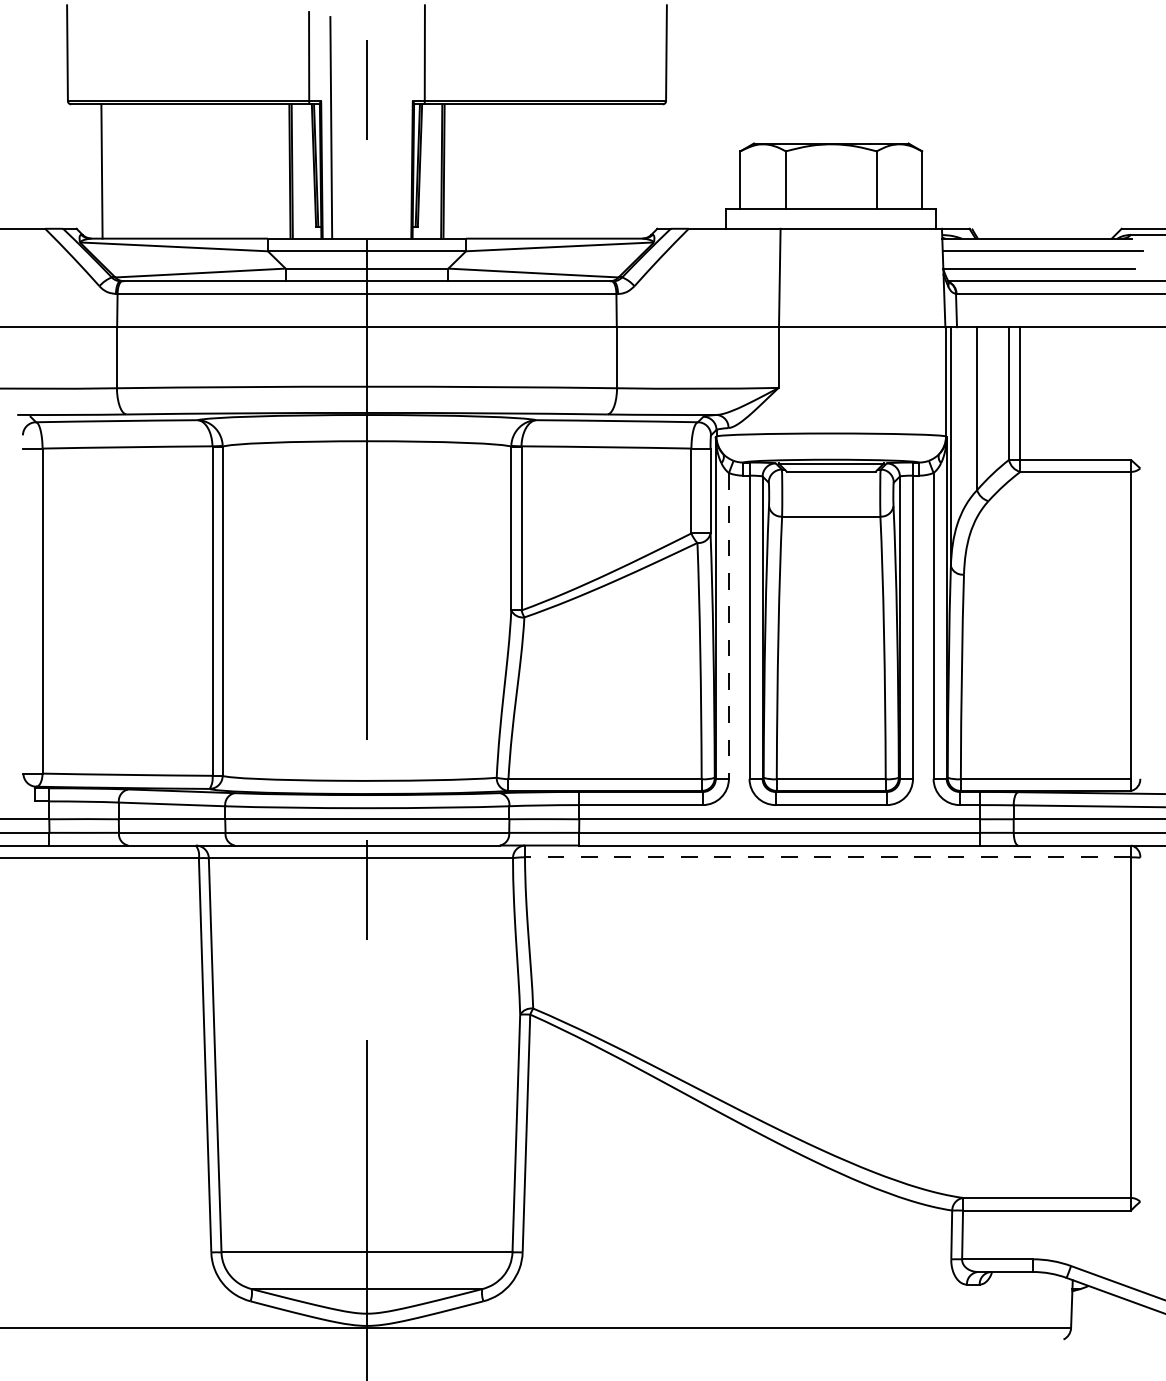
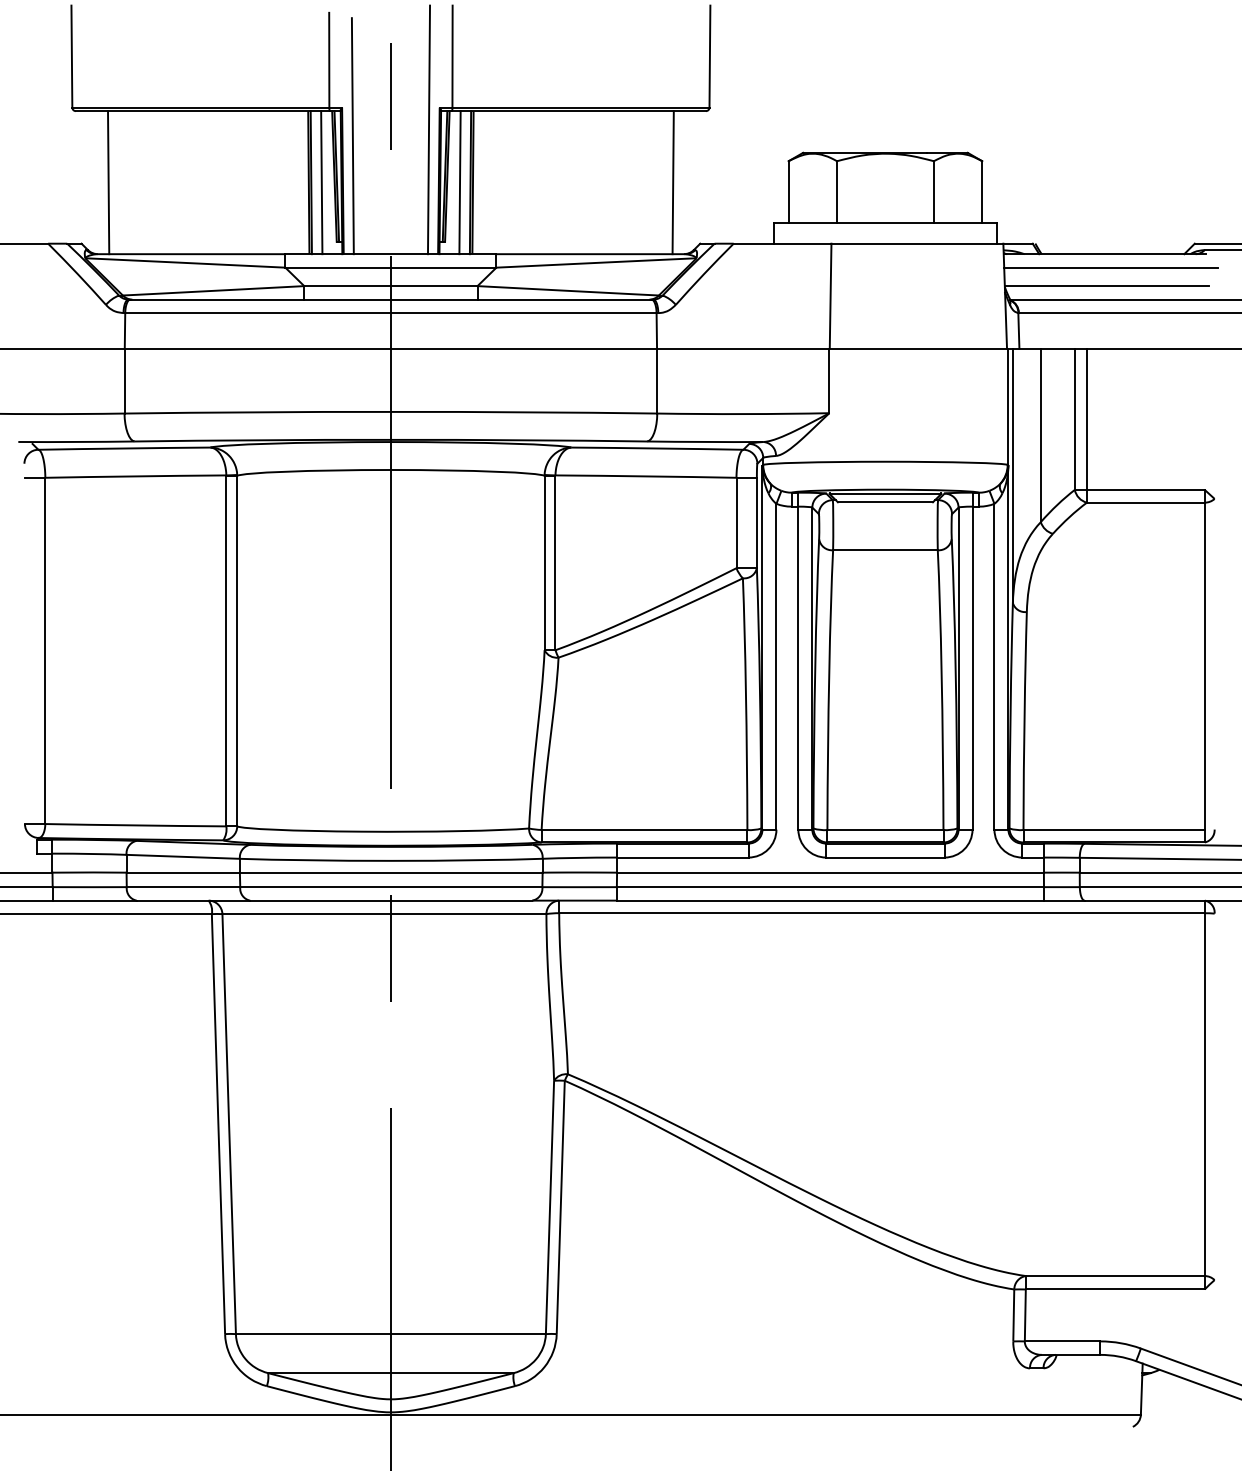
line: (402, 121) -> (428, 129), added
line: (301, 171) -> (321, 182), added
line: (431, 171) -> (459, 182), added
line: (631, 171) -> (672, 182), added
line: (728, 625) -> (775, 666), dashed -> solid
line: (827, 857) -> (881, 913), dashed -> solid

